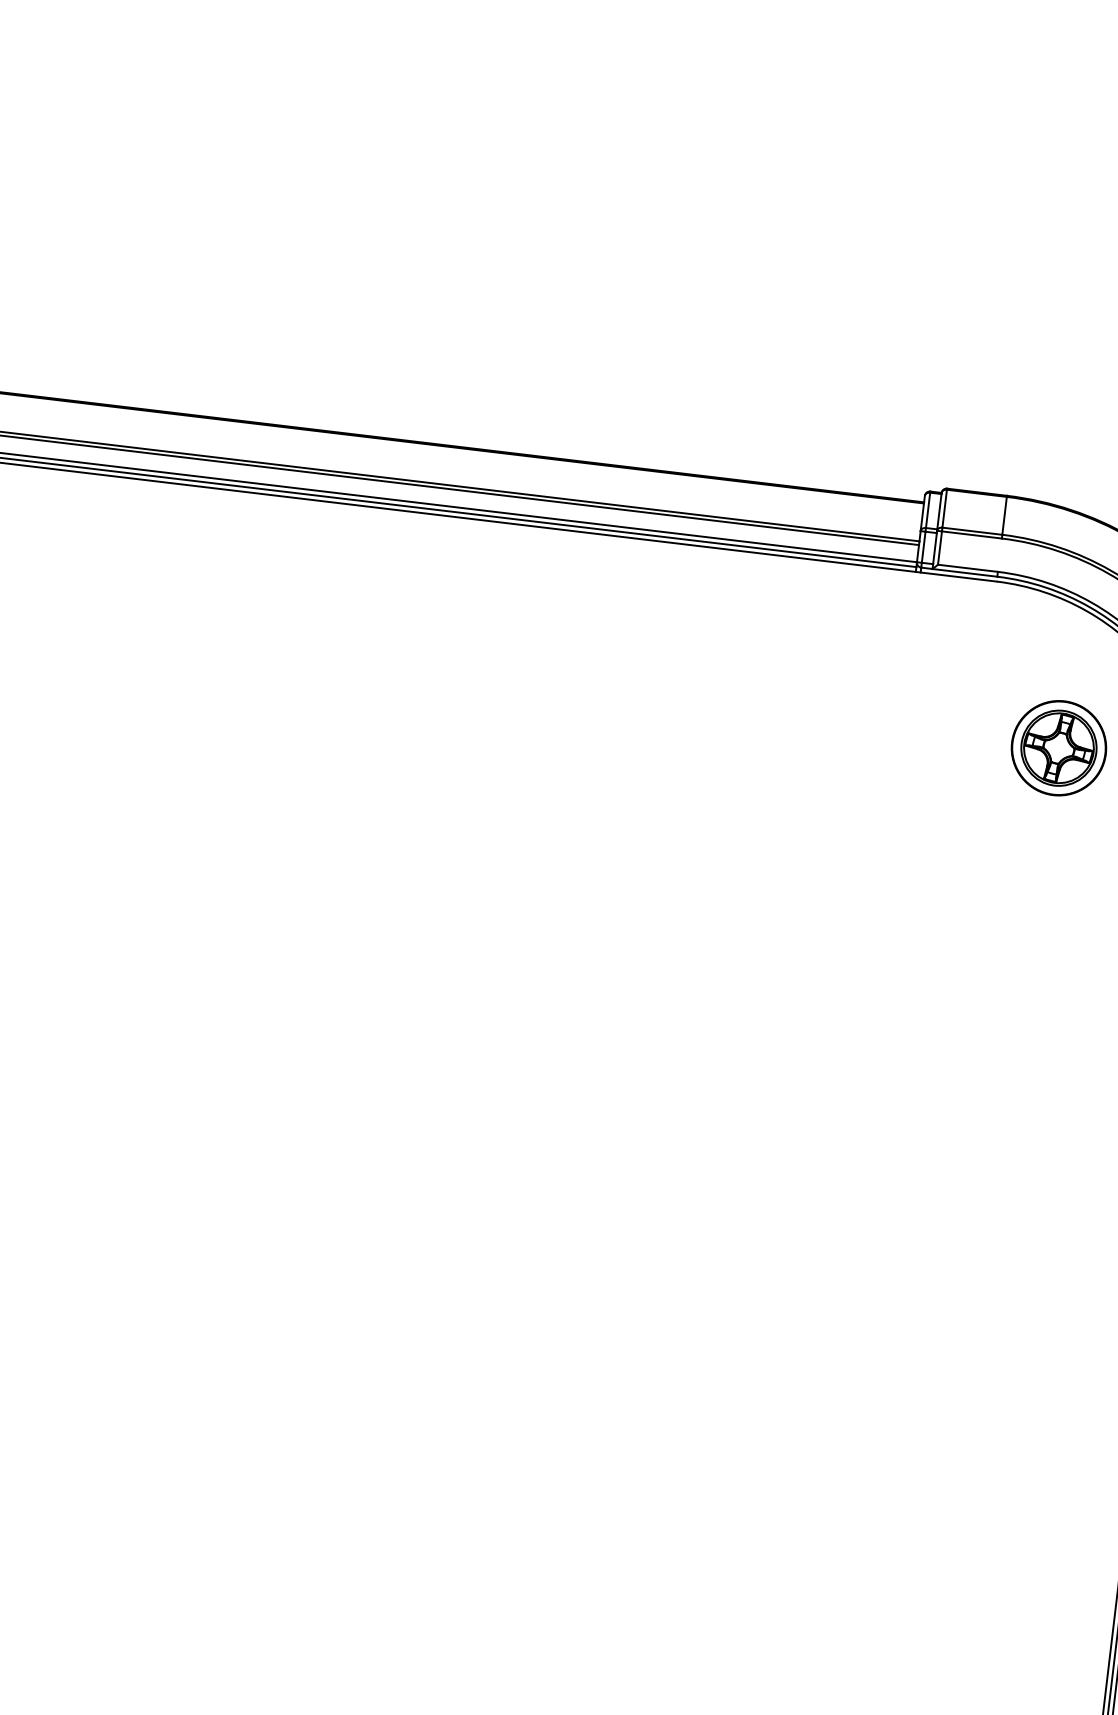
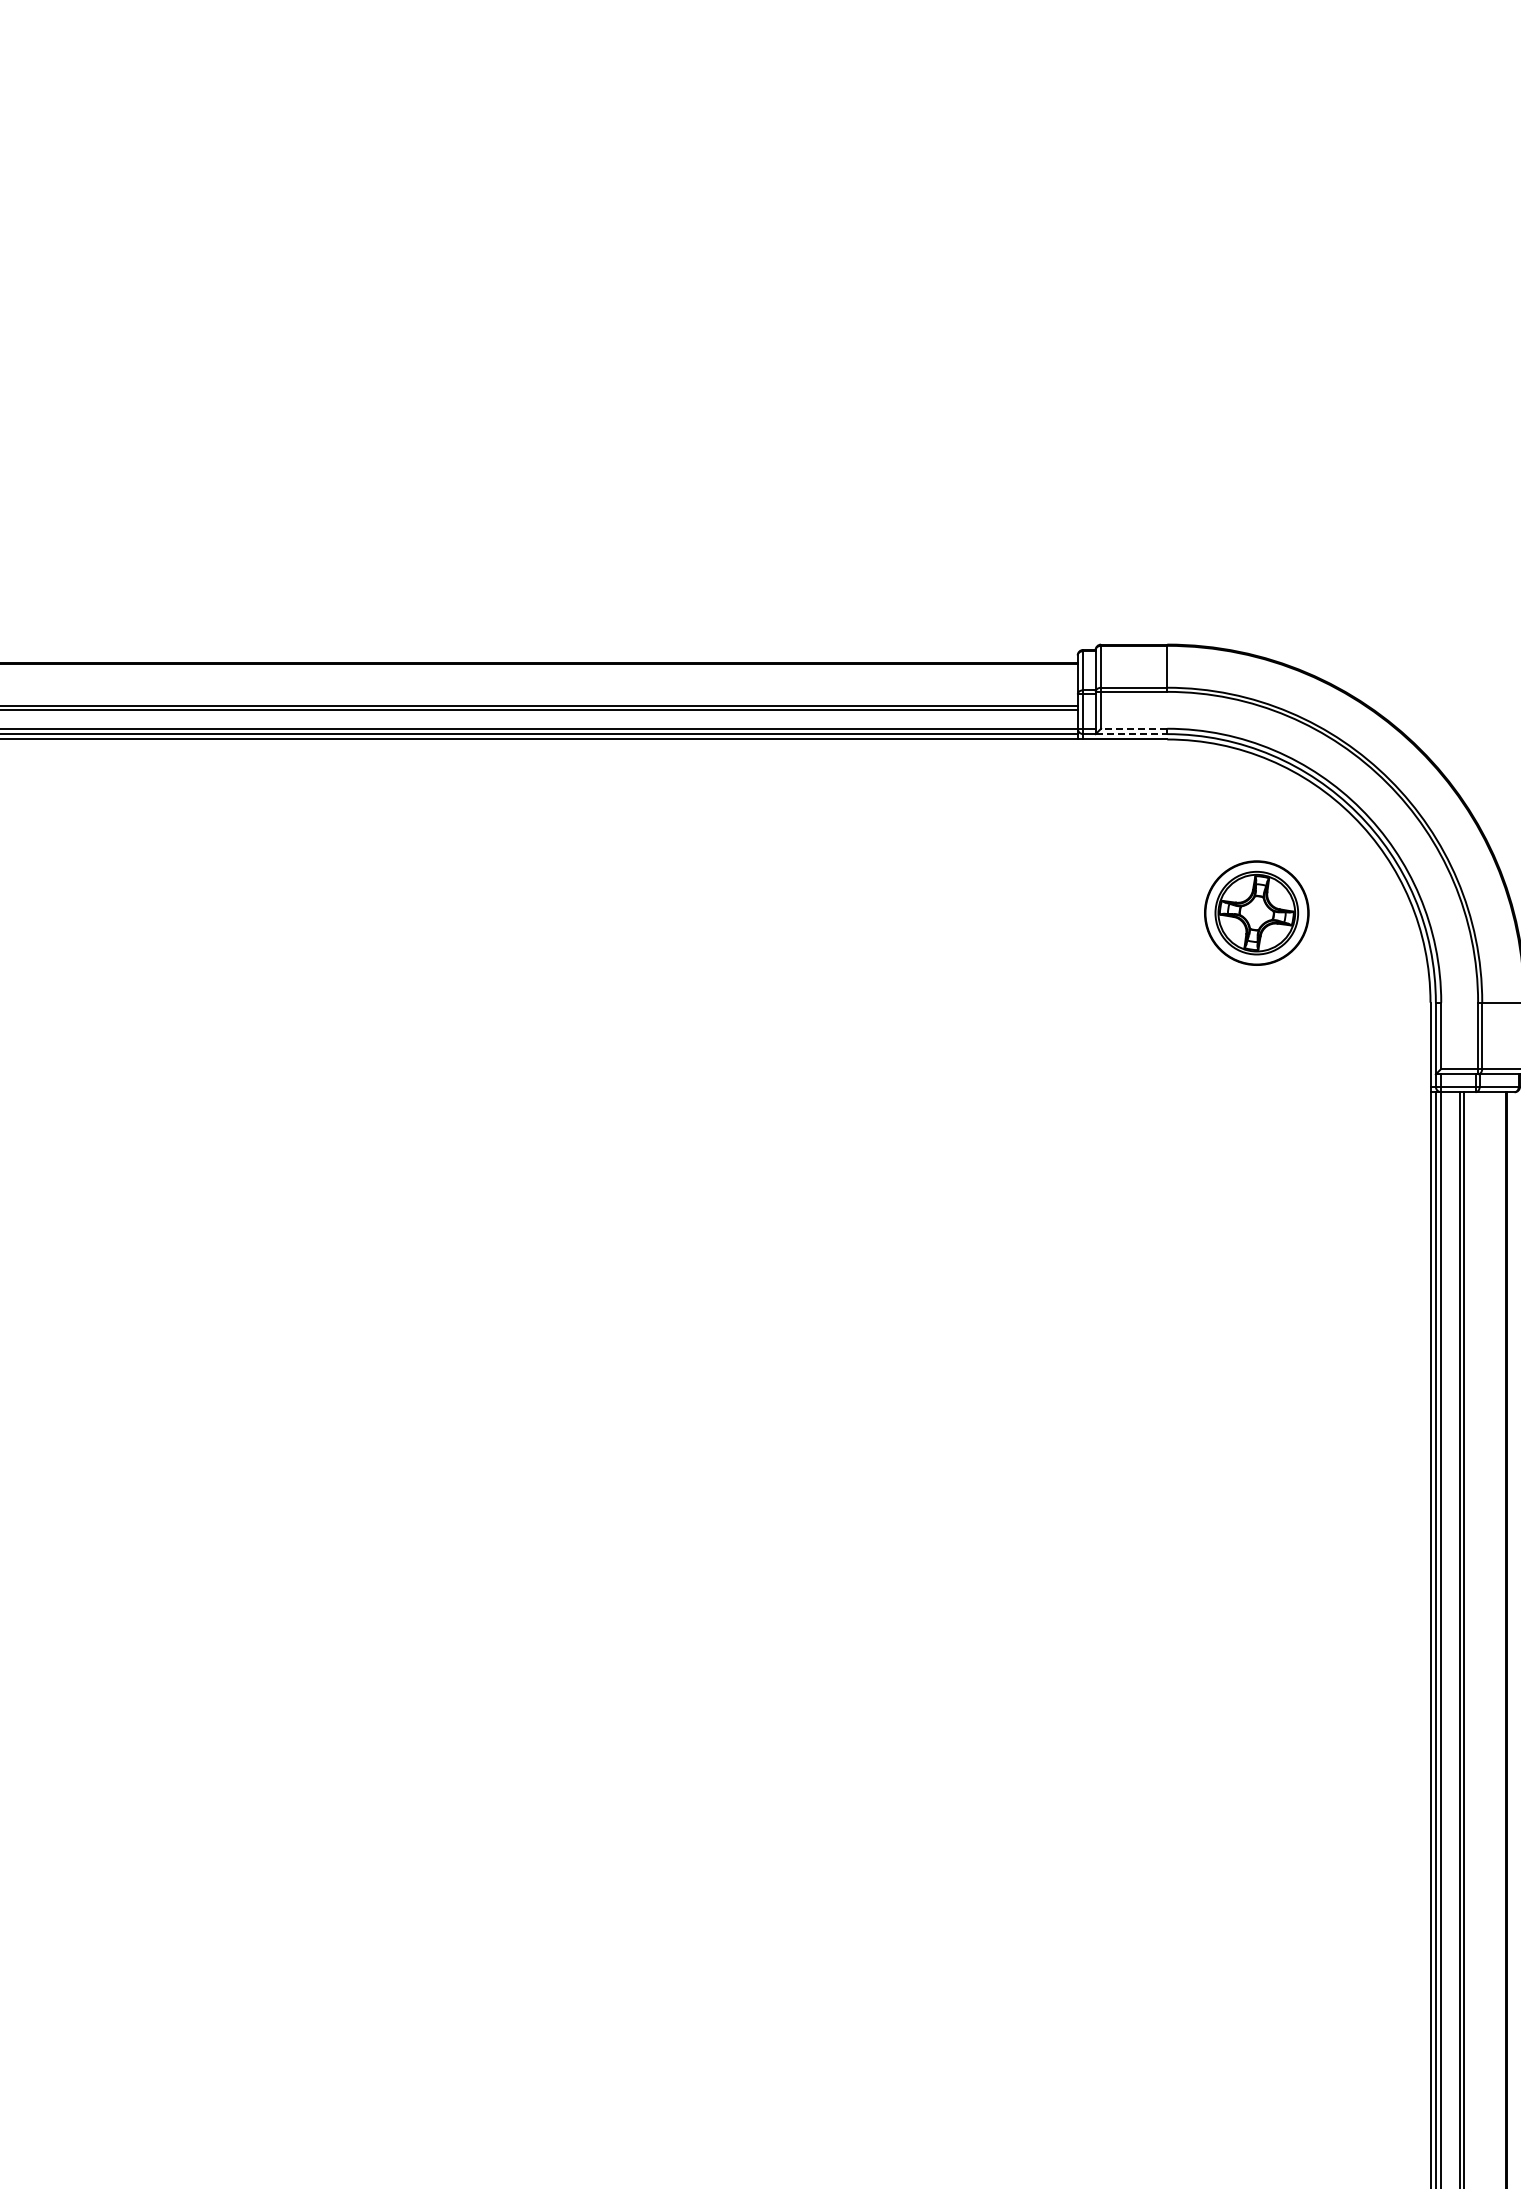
line: (967, 568) -> (1133, 728), solid -> dashed
line: (964, 573) -> (1131, 734), solid -> dashed

